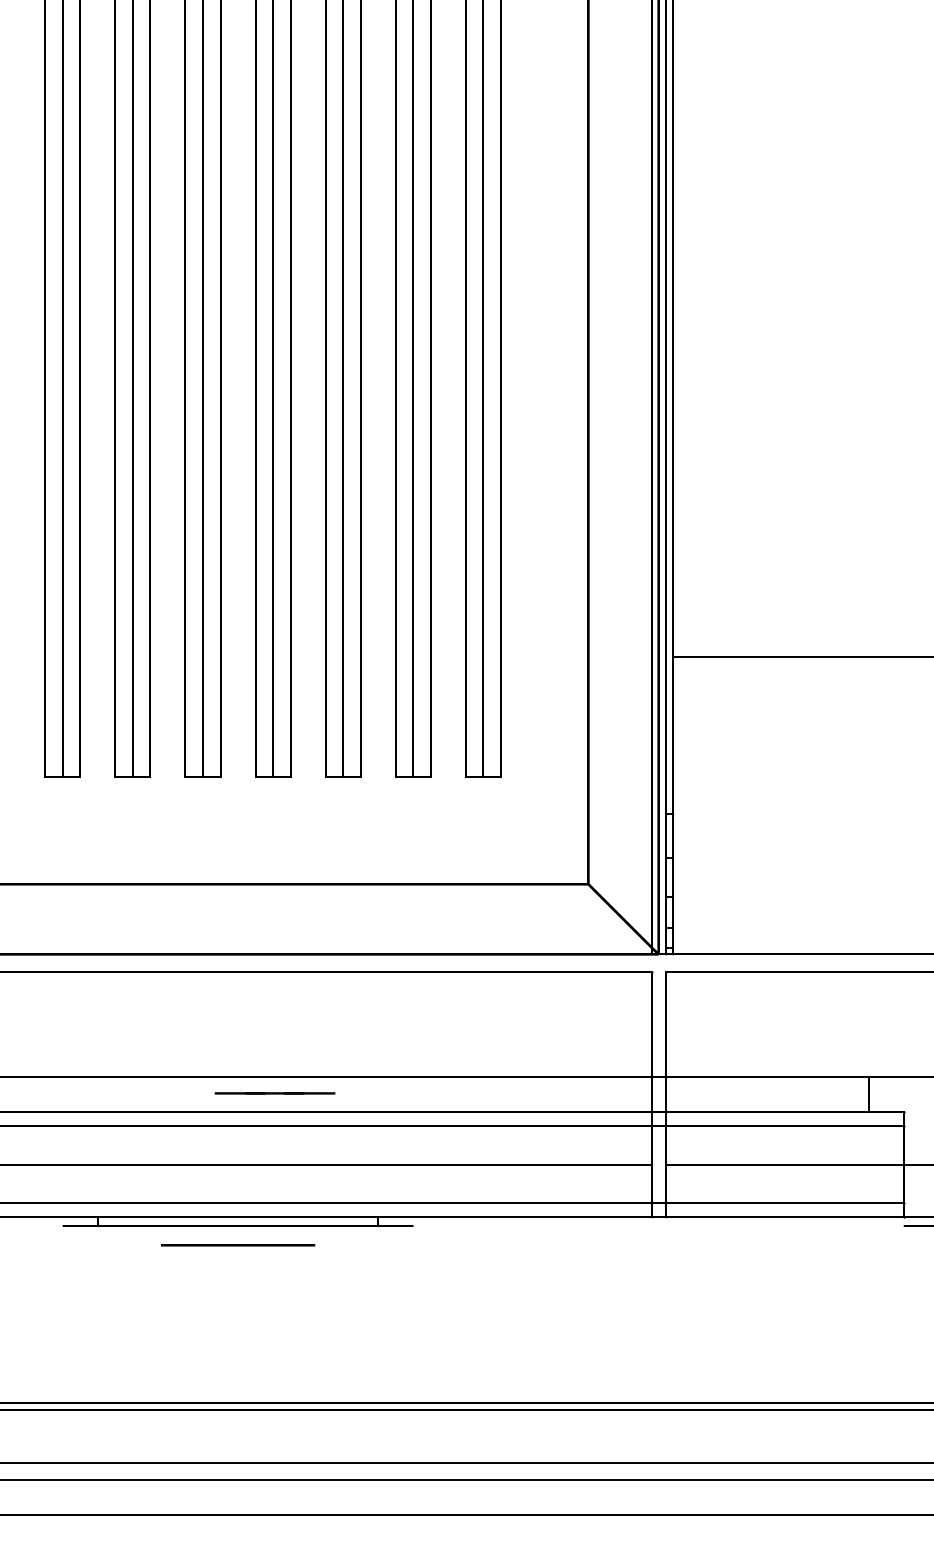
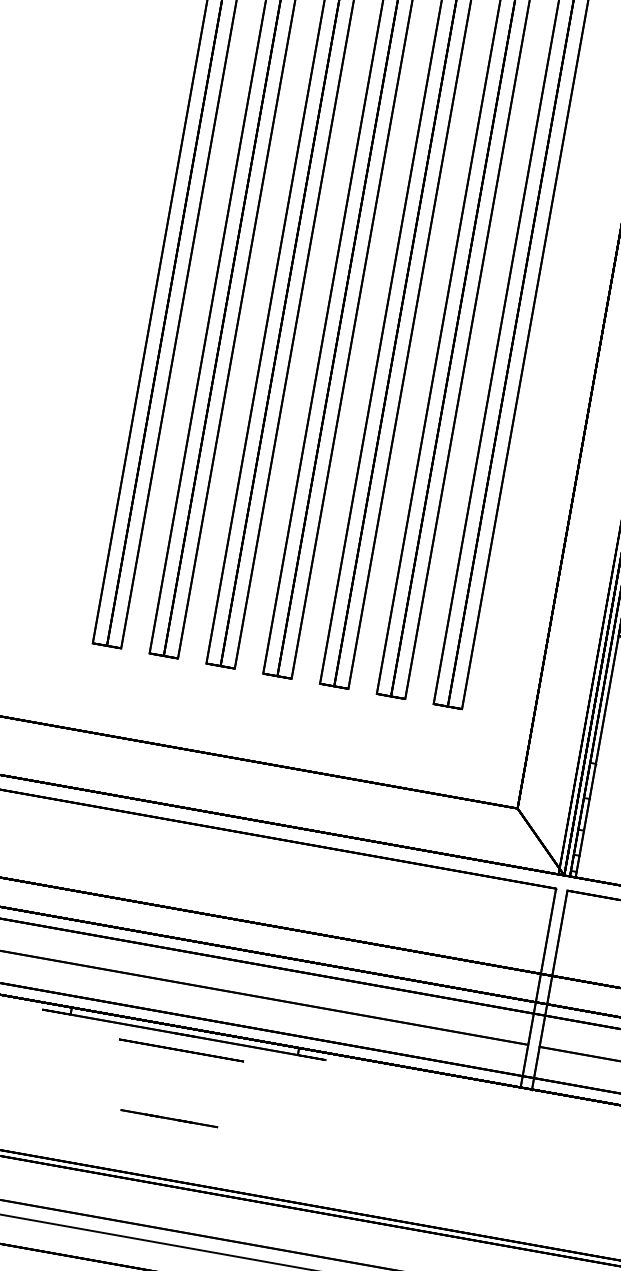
line: (274, 1093) -> (168, 1118), moved

